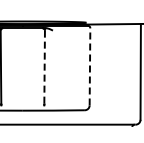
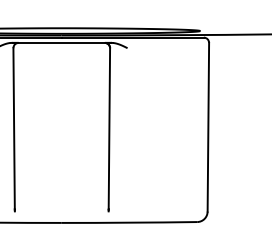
line: (89, 66) -> (207, 126), dashed -> solid
line: (44, 67) -> (109, 128), dashed -> solid

